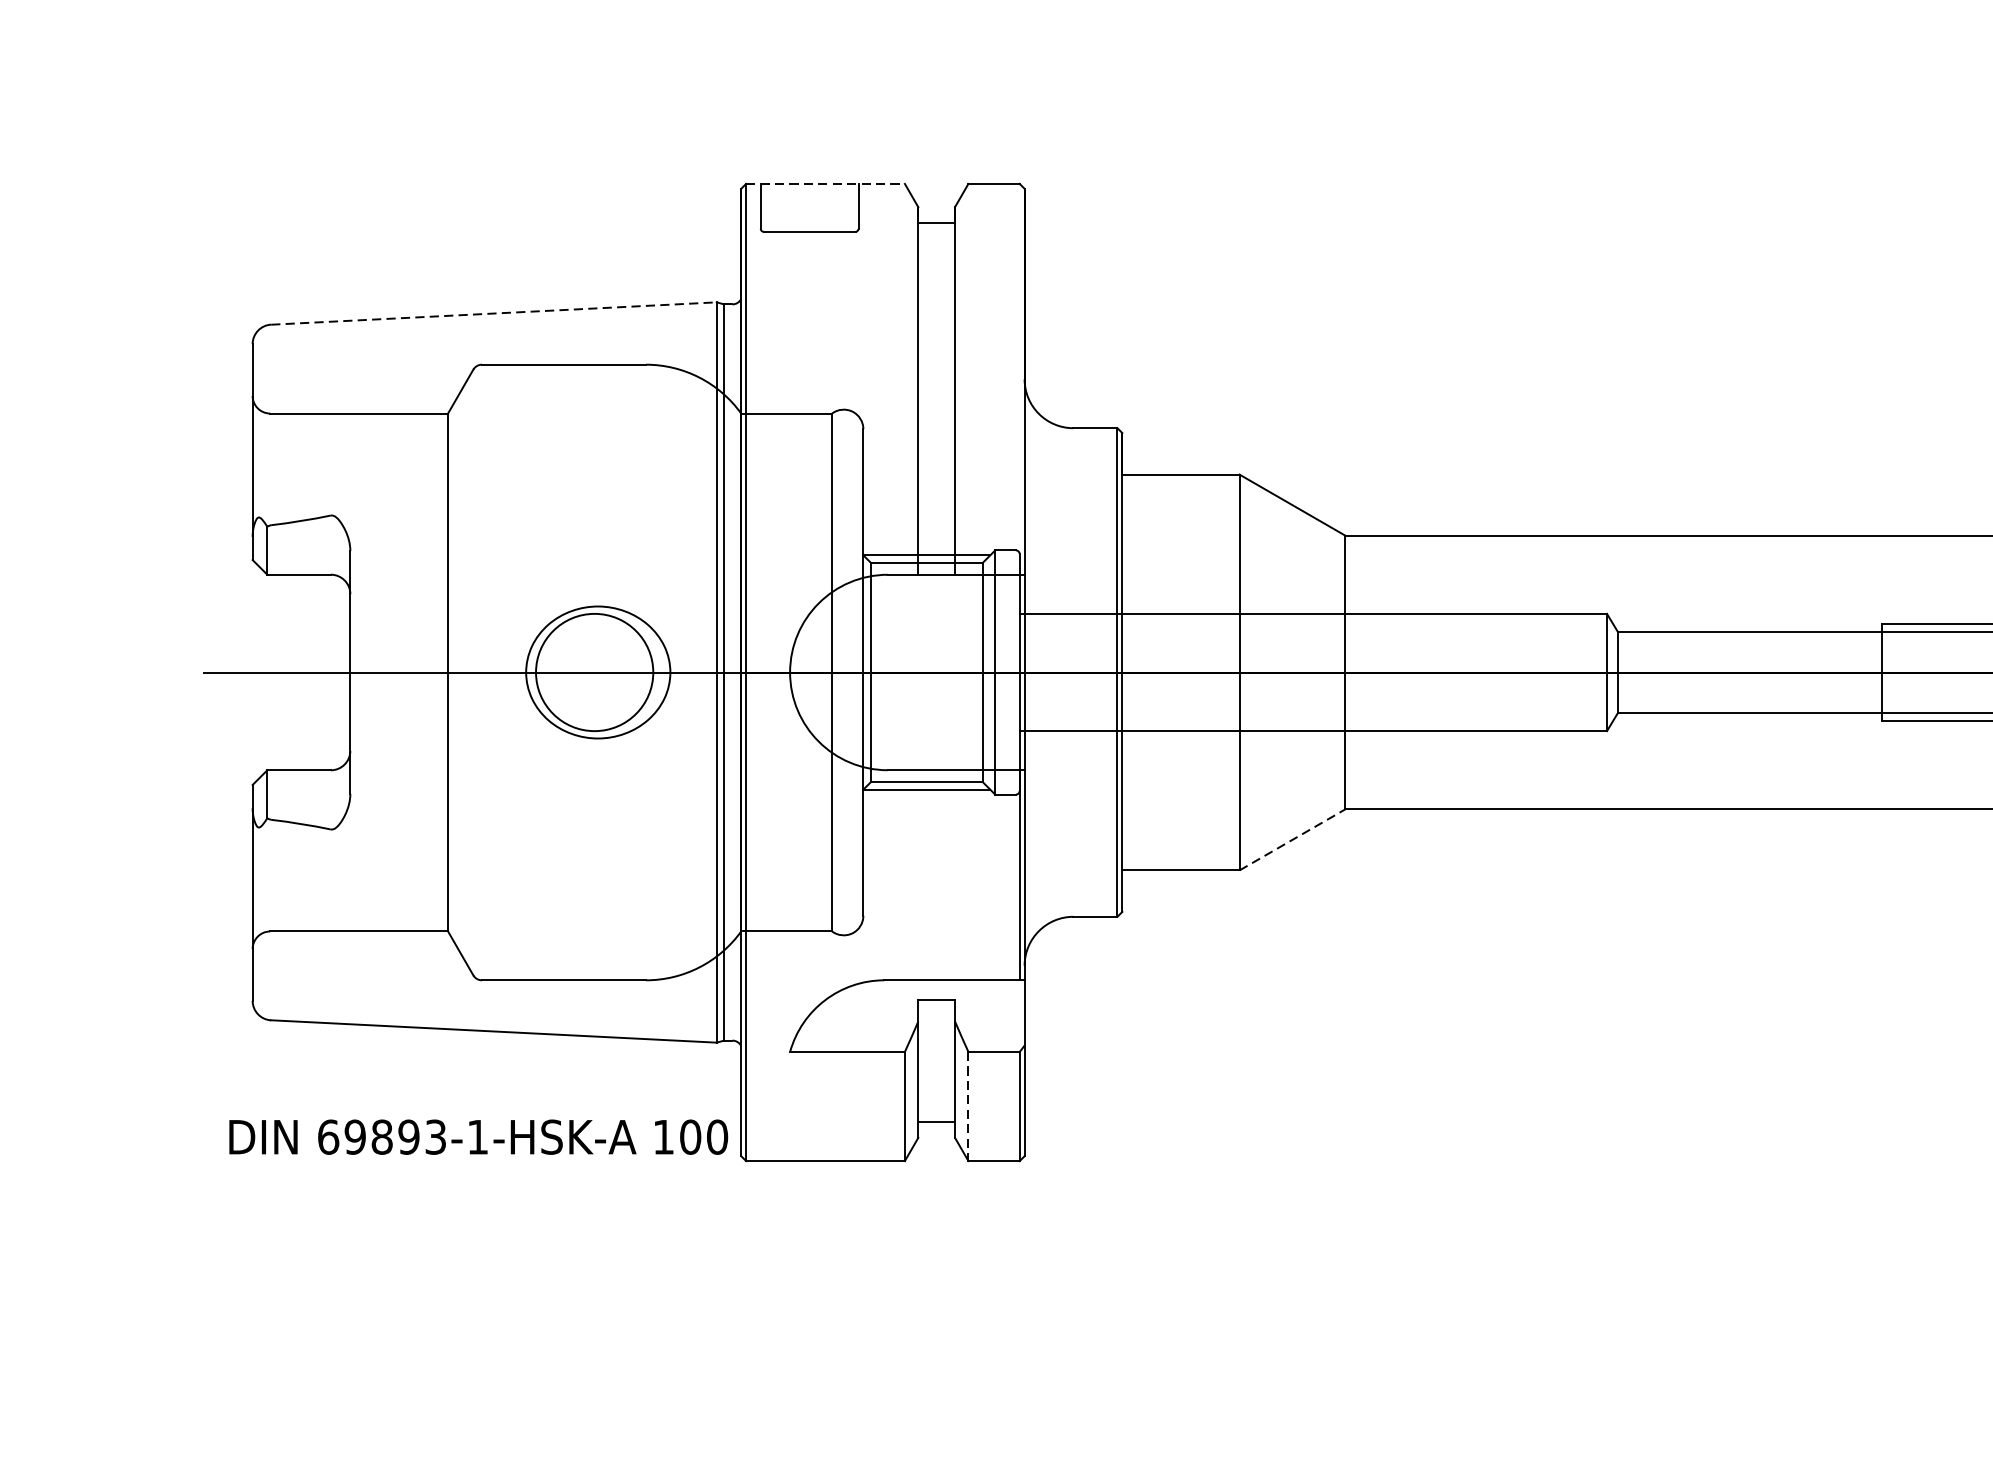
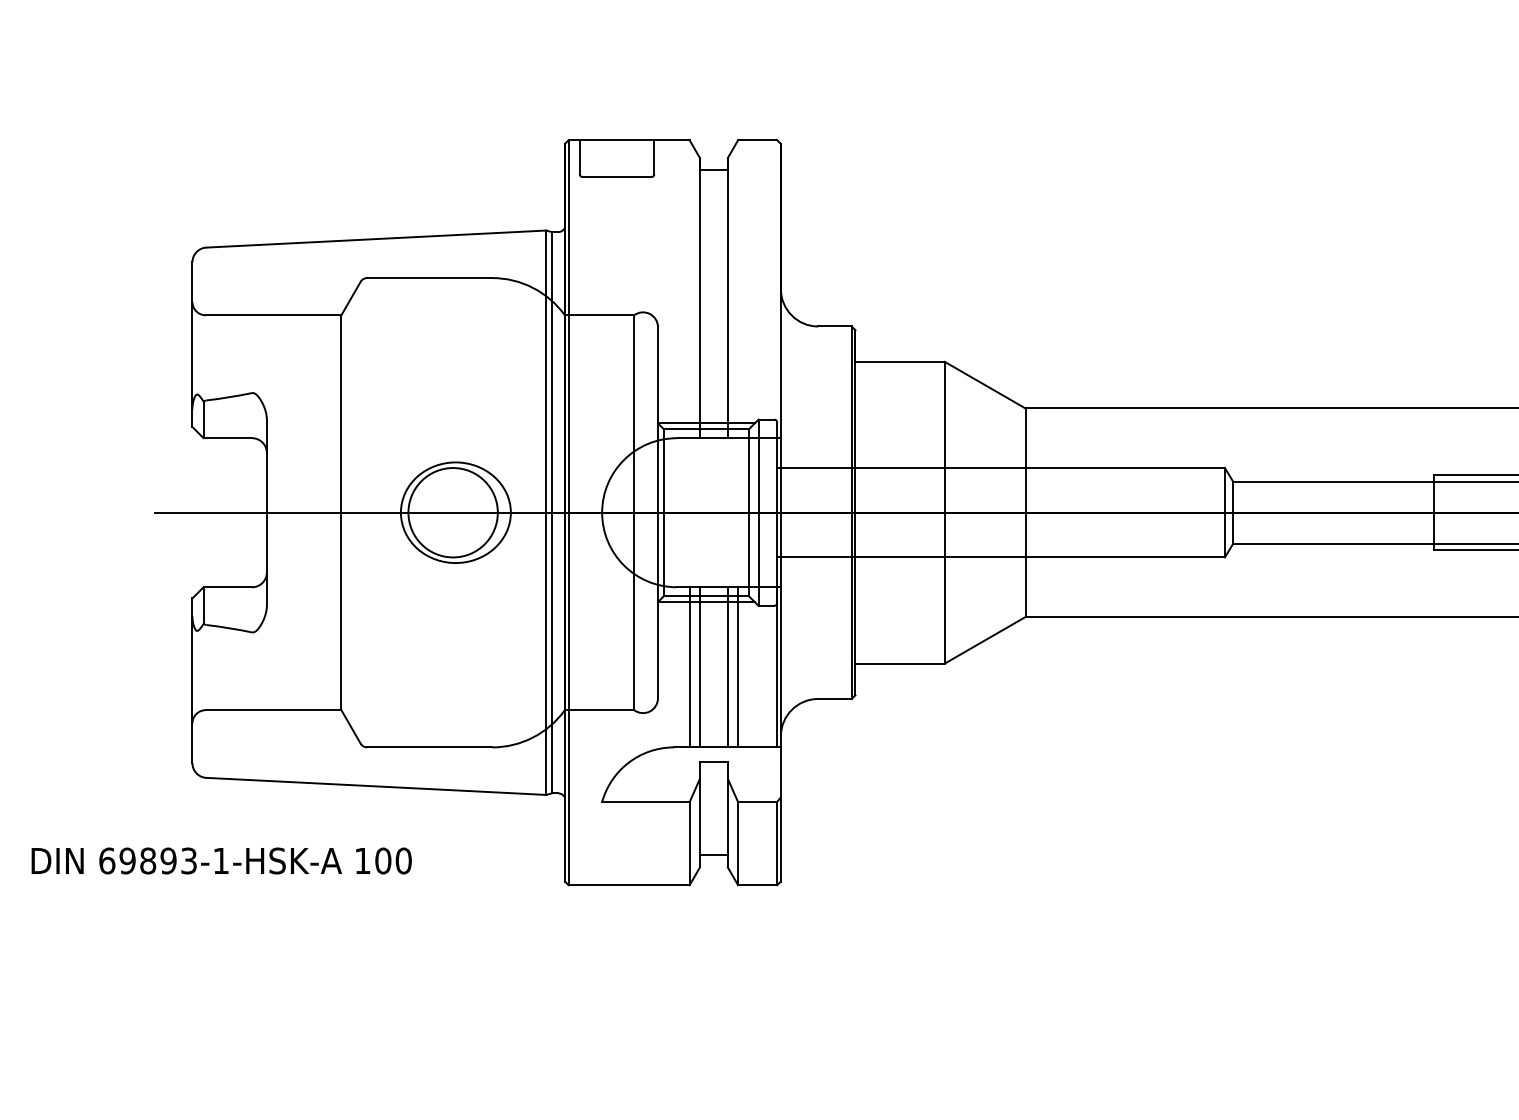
line: (825, 184) -> (629, 140), dashed -> solid
line: (494, 314) -> (376, 239), dashed -> solid
line: (1292, 840) -> (985, 640), dashed -> solid
line: (904, 875) -> (689, 667), added
line: (917, 875) -> (699, 667), added
line: (954, 875) -> (727, 667), added
line: (968, 875) -> (738, 667), added
line: (968, 1106) -> (738, 843), dashed -> solid
text: (478, 1136) -> (221, 860), moved

